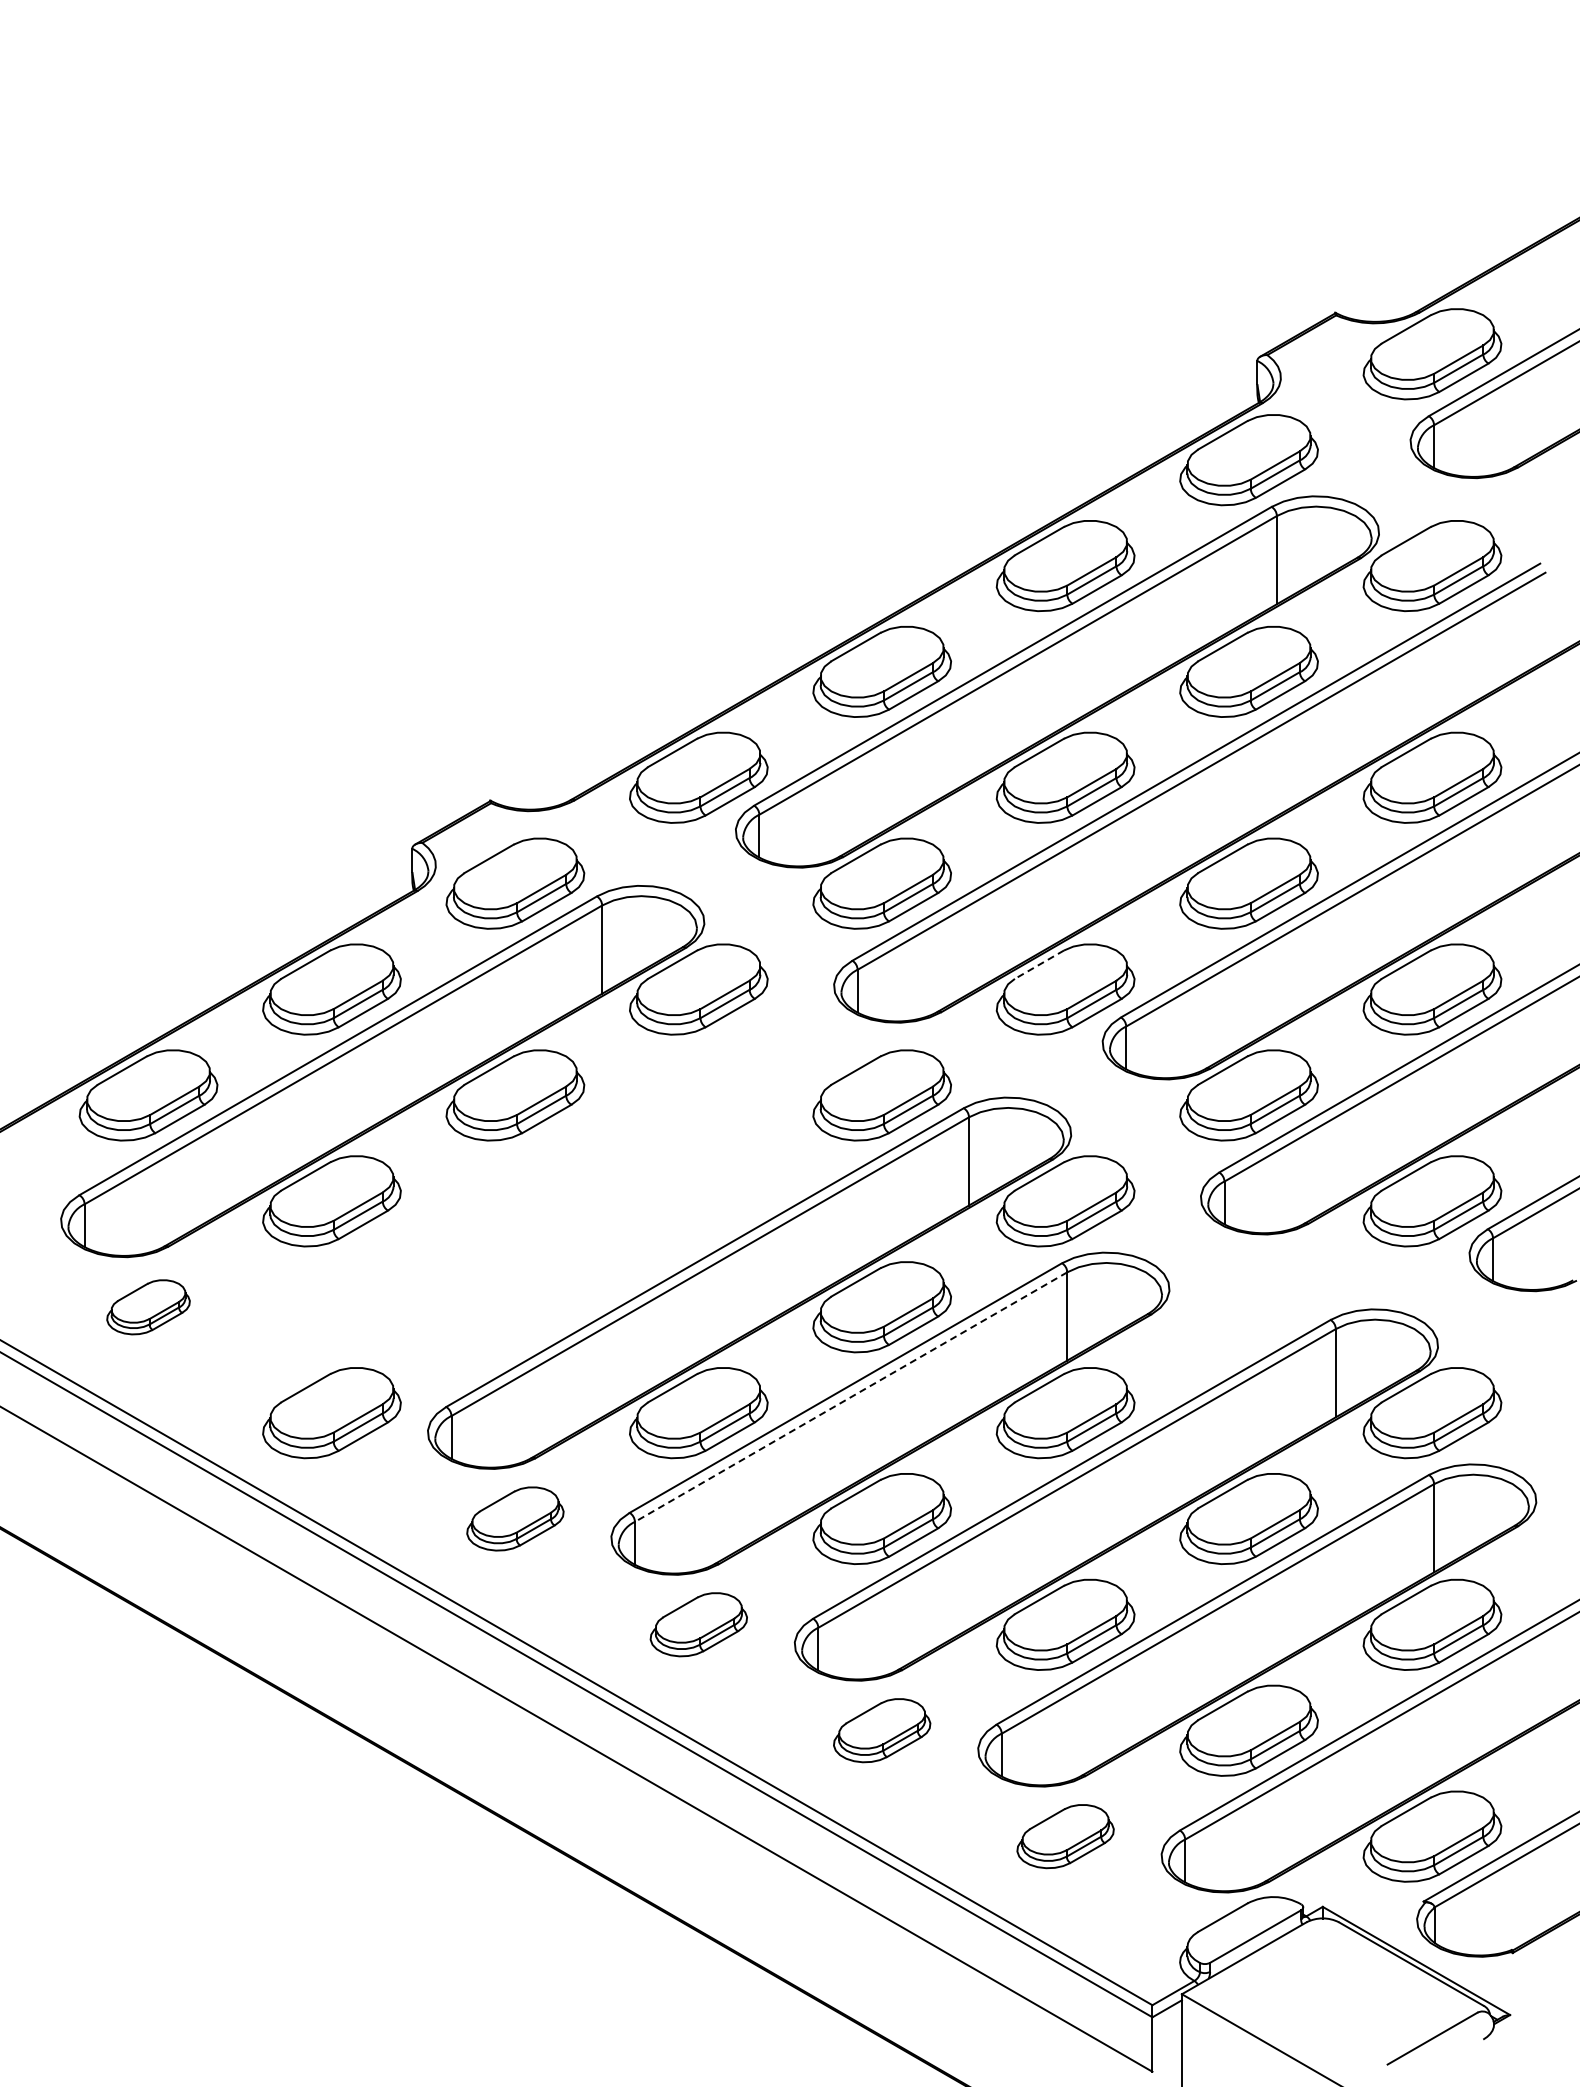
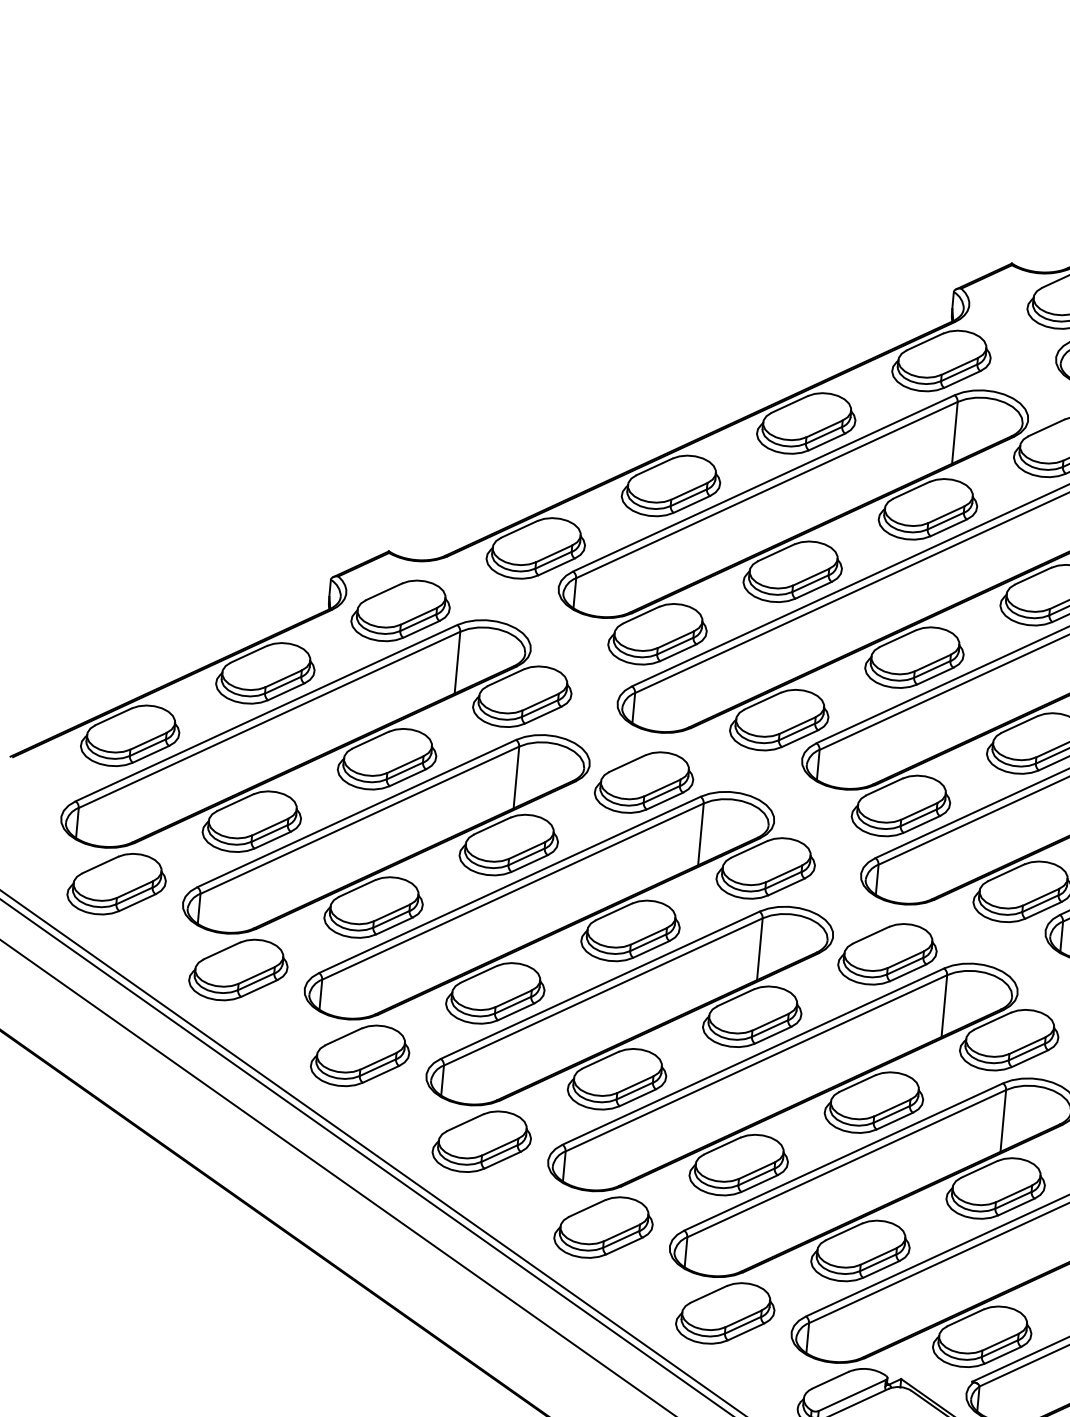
line: (1039, 964) -> (762, 700), dashed -> solid
part: (523, 1201) -> (386, 834), added
part: (148, 1307) -> (116, 884), size x1.67
part: (1248, 1307) -> (887, 954), added
line: (851, 1397) -> (603, 992), dashed -> solid
part: (515, 1518) -> (360, 1055), size x1.43
part: (698, 1624) -> (481, 1141), size x1.43
part: (881, 1730) -> (603, 1227), size x1.43
part: (1065, 1836) -> (725, 1313), size x1.43

